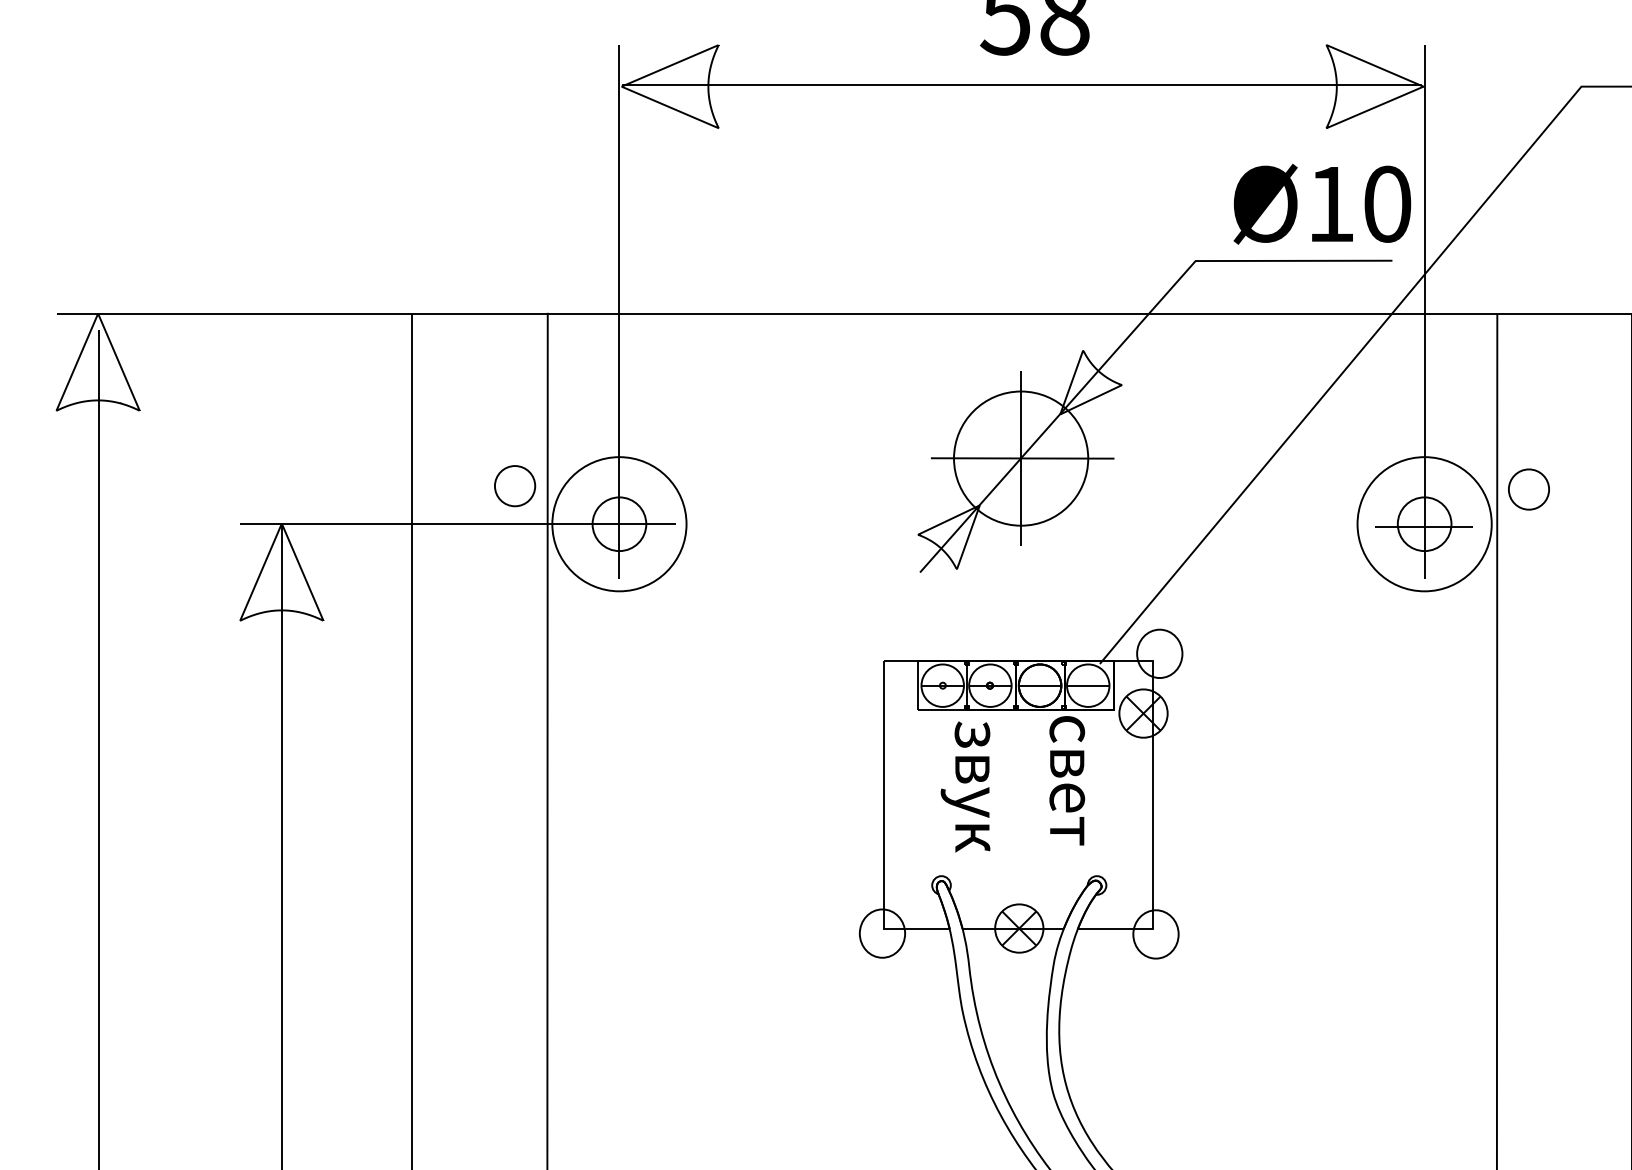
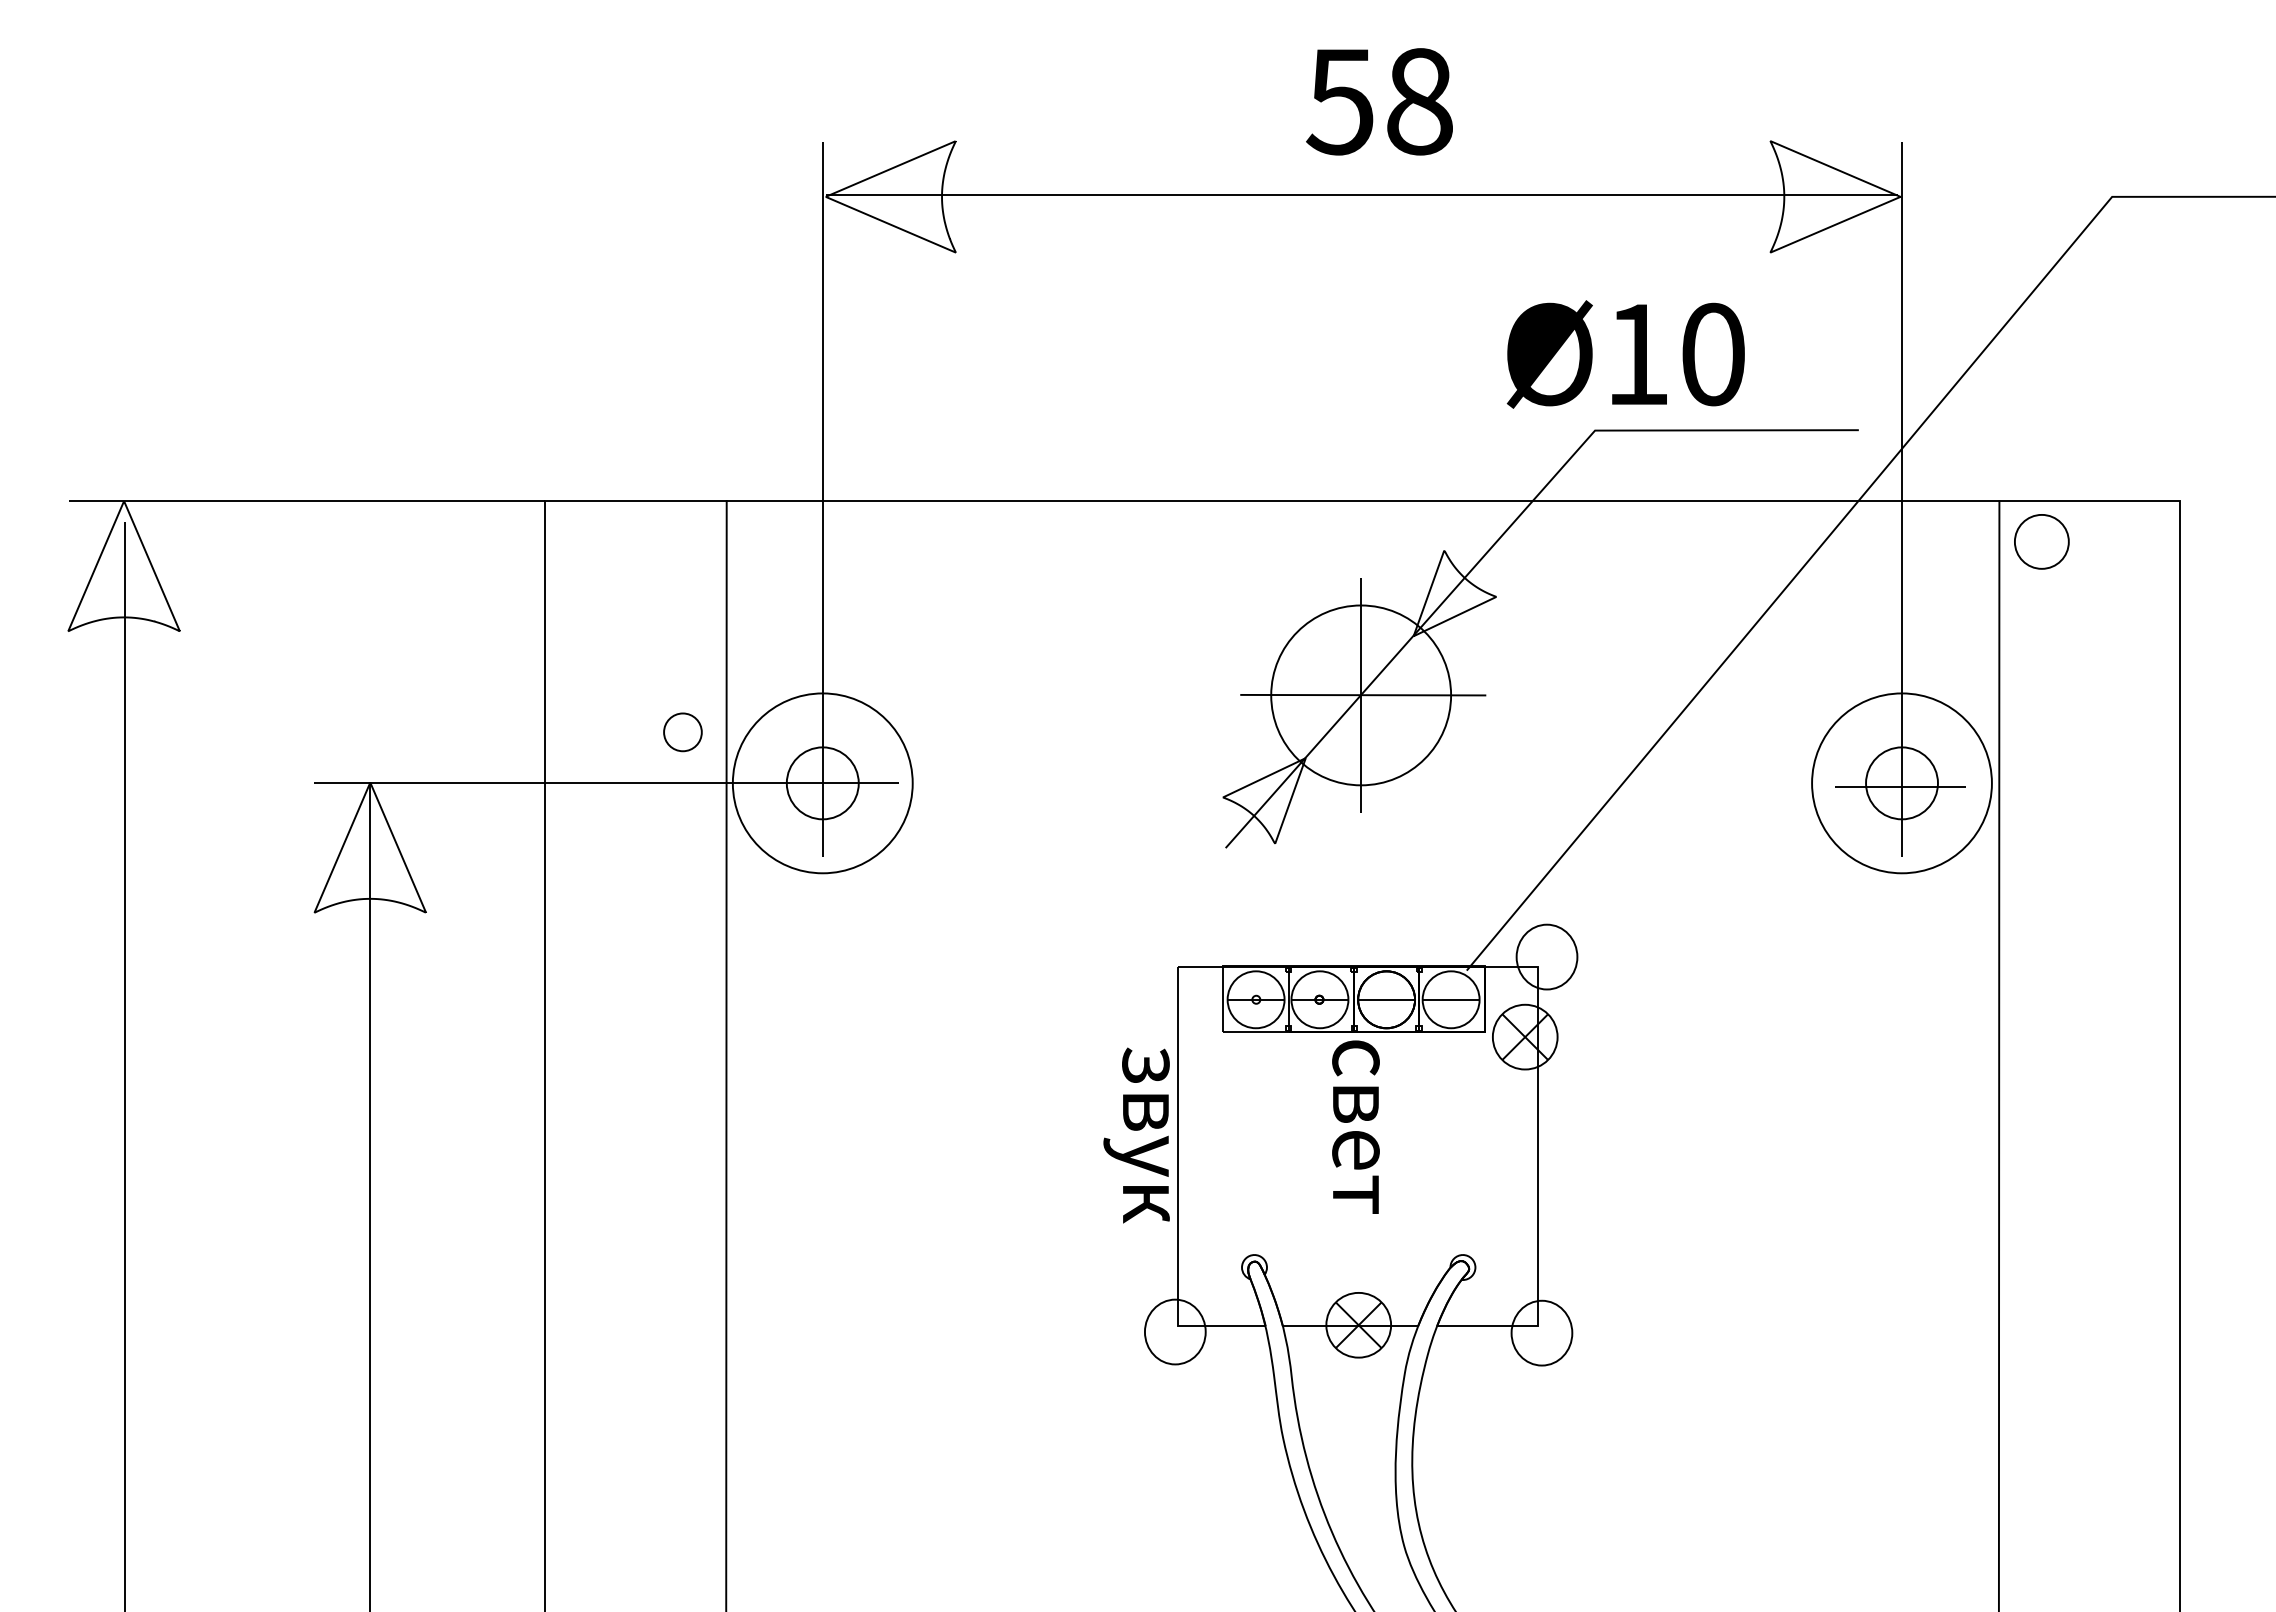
text: (1322, 204) -> (1625, 354), moved
part: (514, 486) -> (682, 732), size x0.7
part: (1528, 489) -> (2041, 541), moved
text: (1066, 780) -> (1355, 1126), moved
text: (965, 786) -> (1136, 1135), moved

